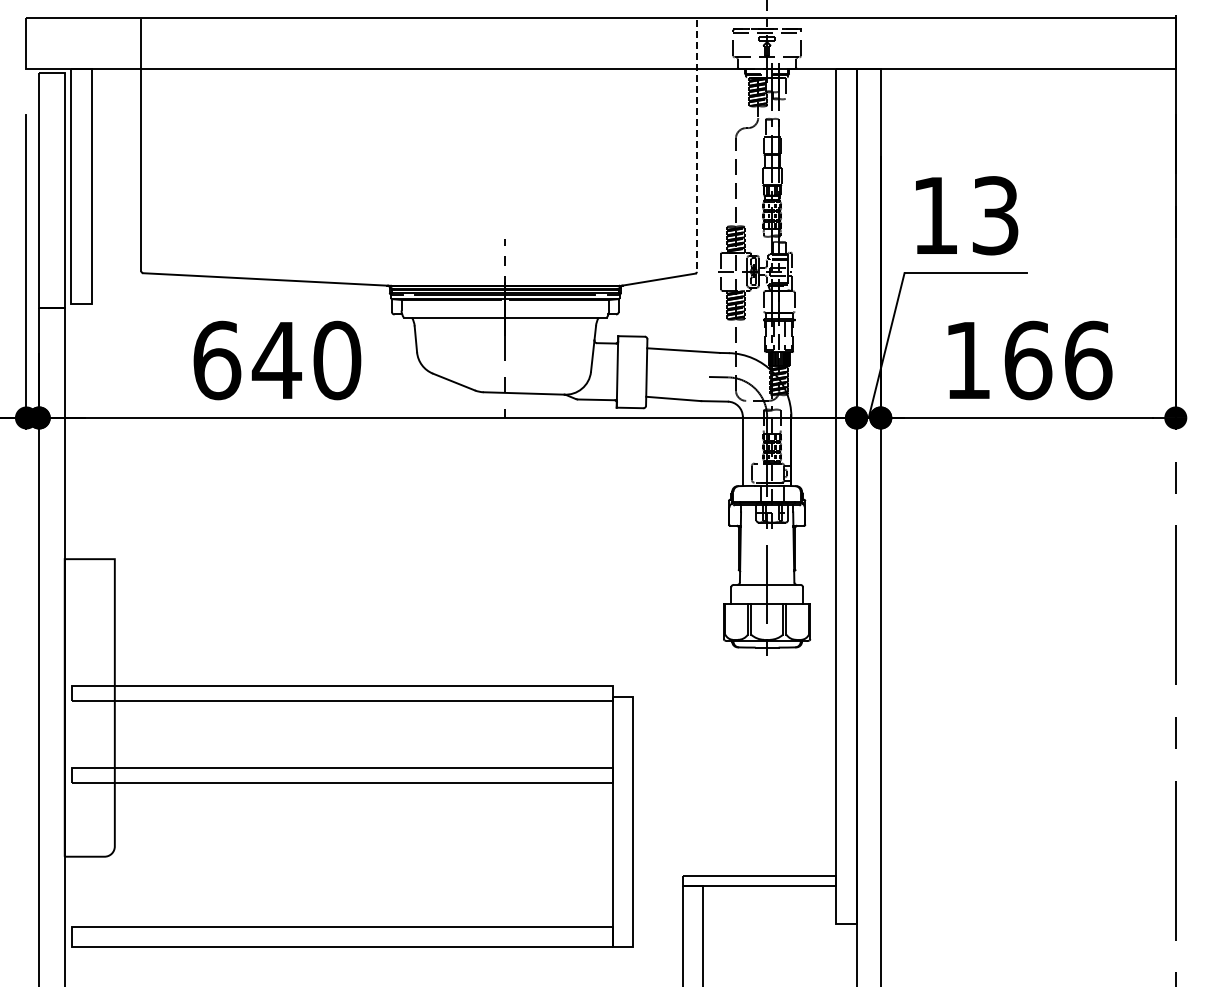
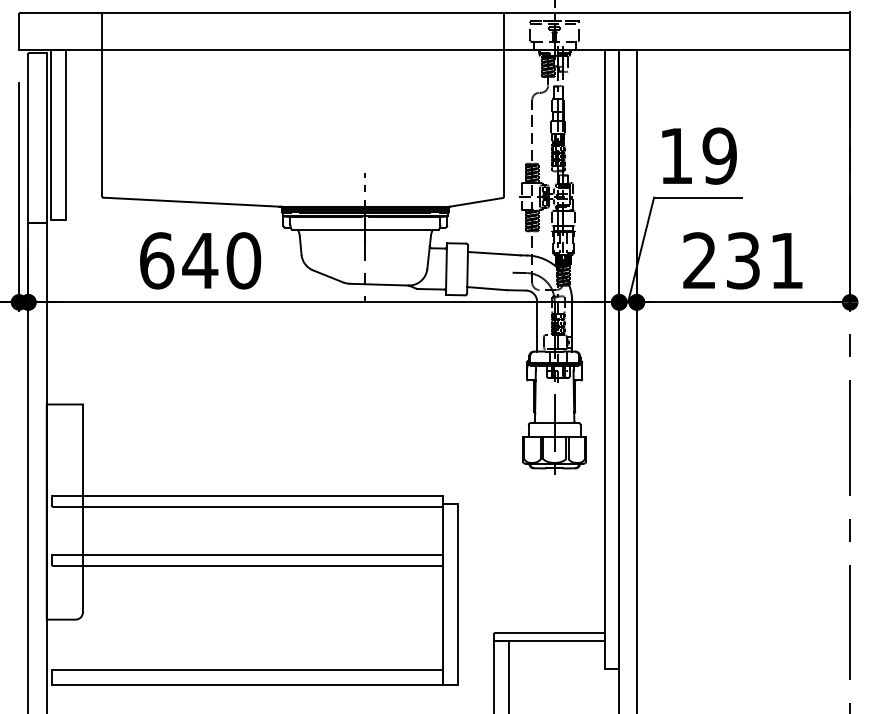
line: (696, 146) -> (503, 106), dashed -> solid
text: (995, 215) -> (719, 155), 13 -> 19
text: (1028, 360) -> (743, 260), 166 -> 231

